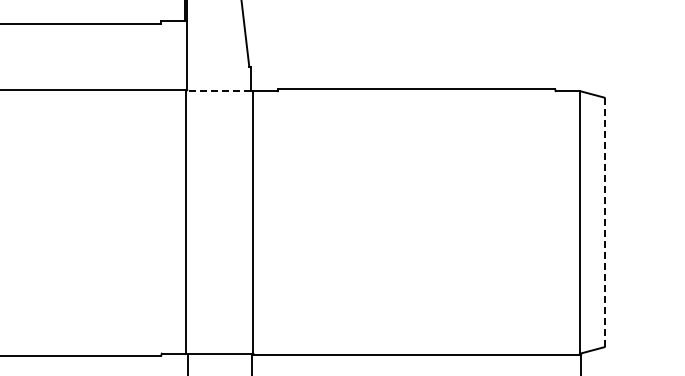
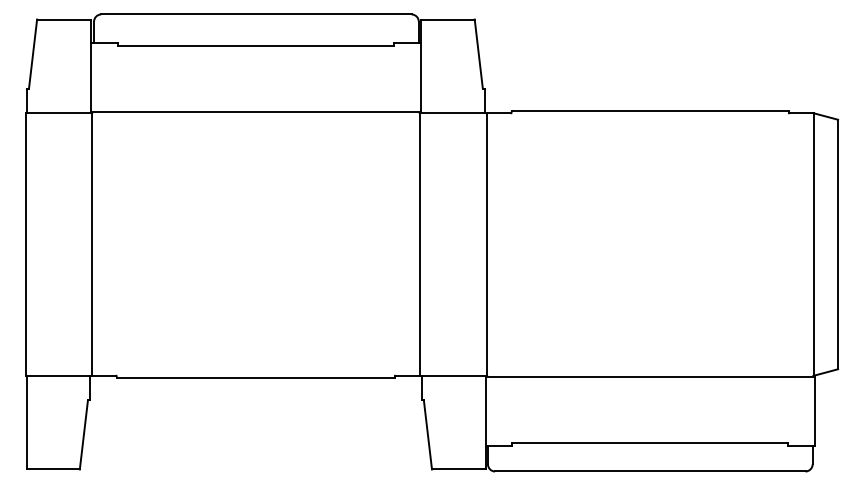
line: (218, 91) -> (452, 113), dashed -> solid
line: (604, 222) -> (838, 244), dashed -> solid

